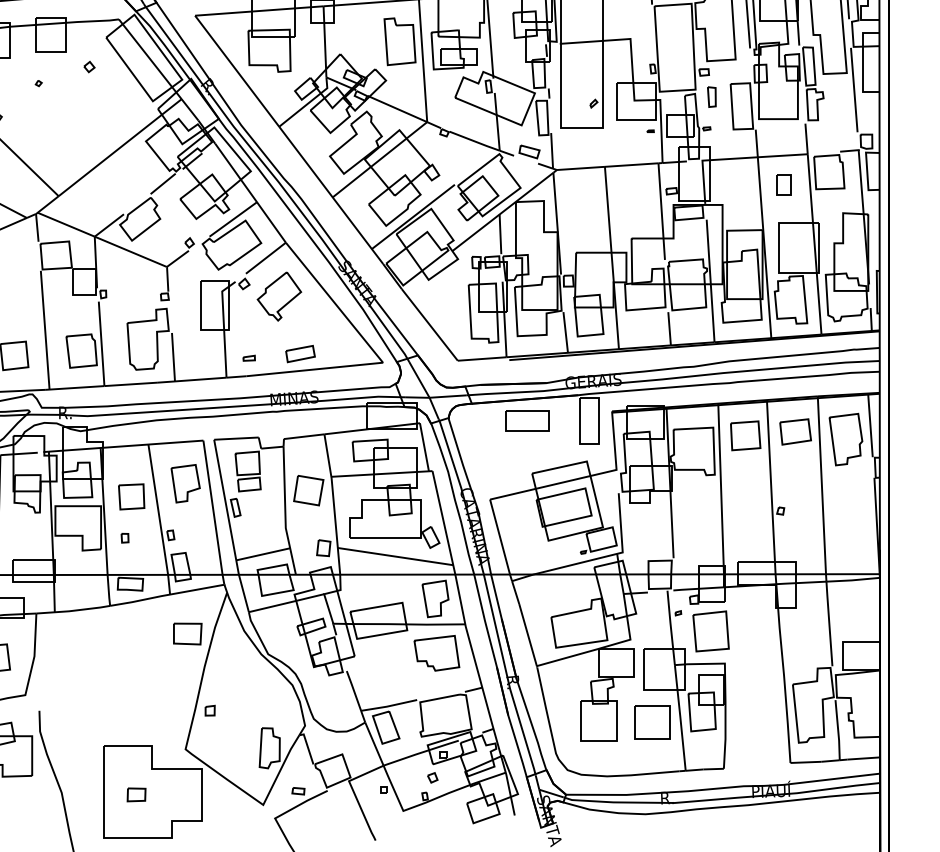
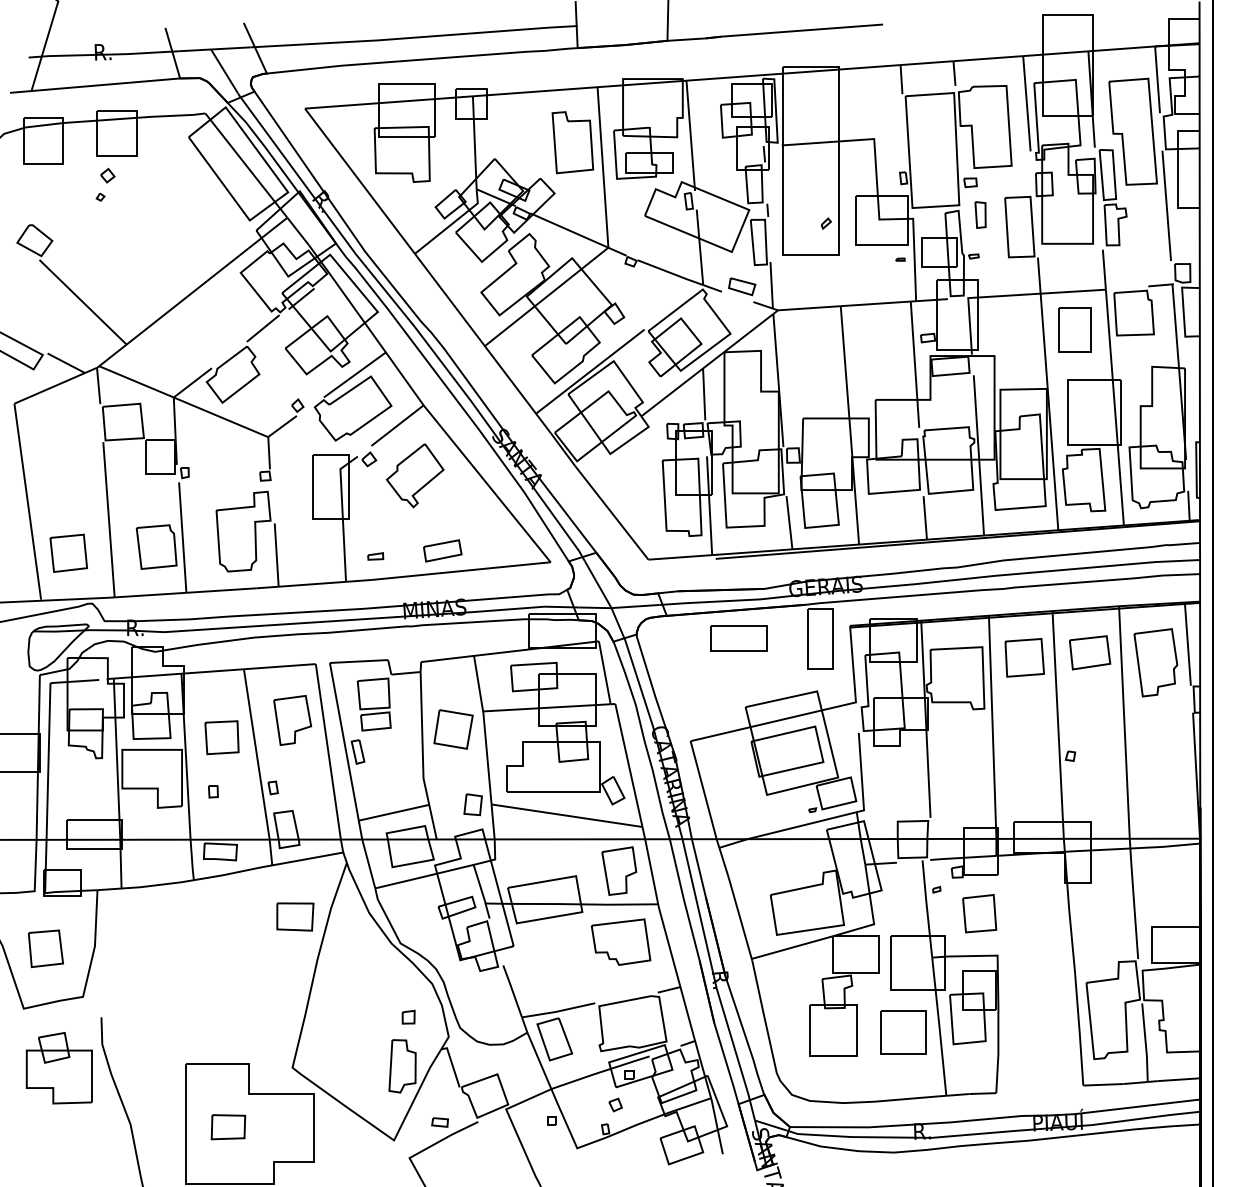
part: (89, 66) -> (107, 175), moved
part: (783, 184) -> (1074, 329), size x1.67
part: (711, 631) -> (979, 913), size x0.71
part: (210, 710) -> (408, 1016), moved
part: (136, 795) -> (228, 1127), size x1.43

